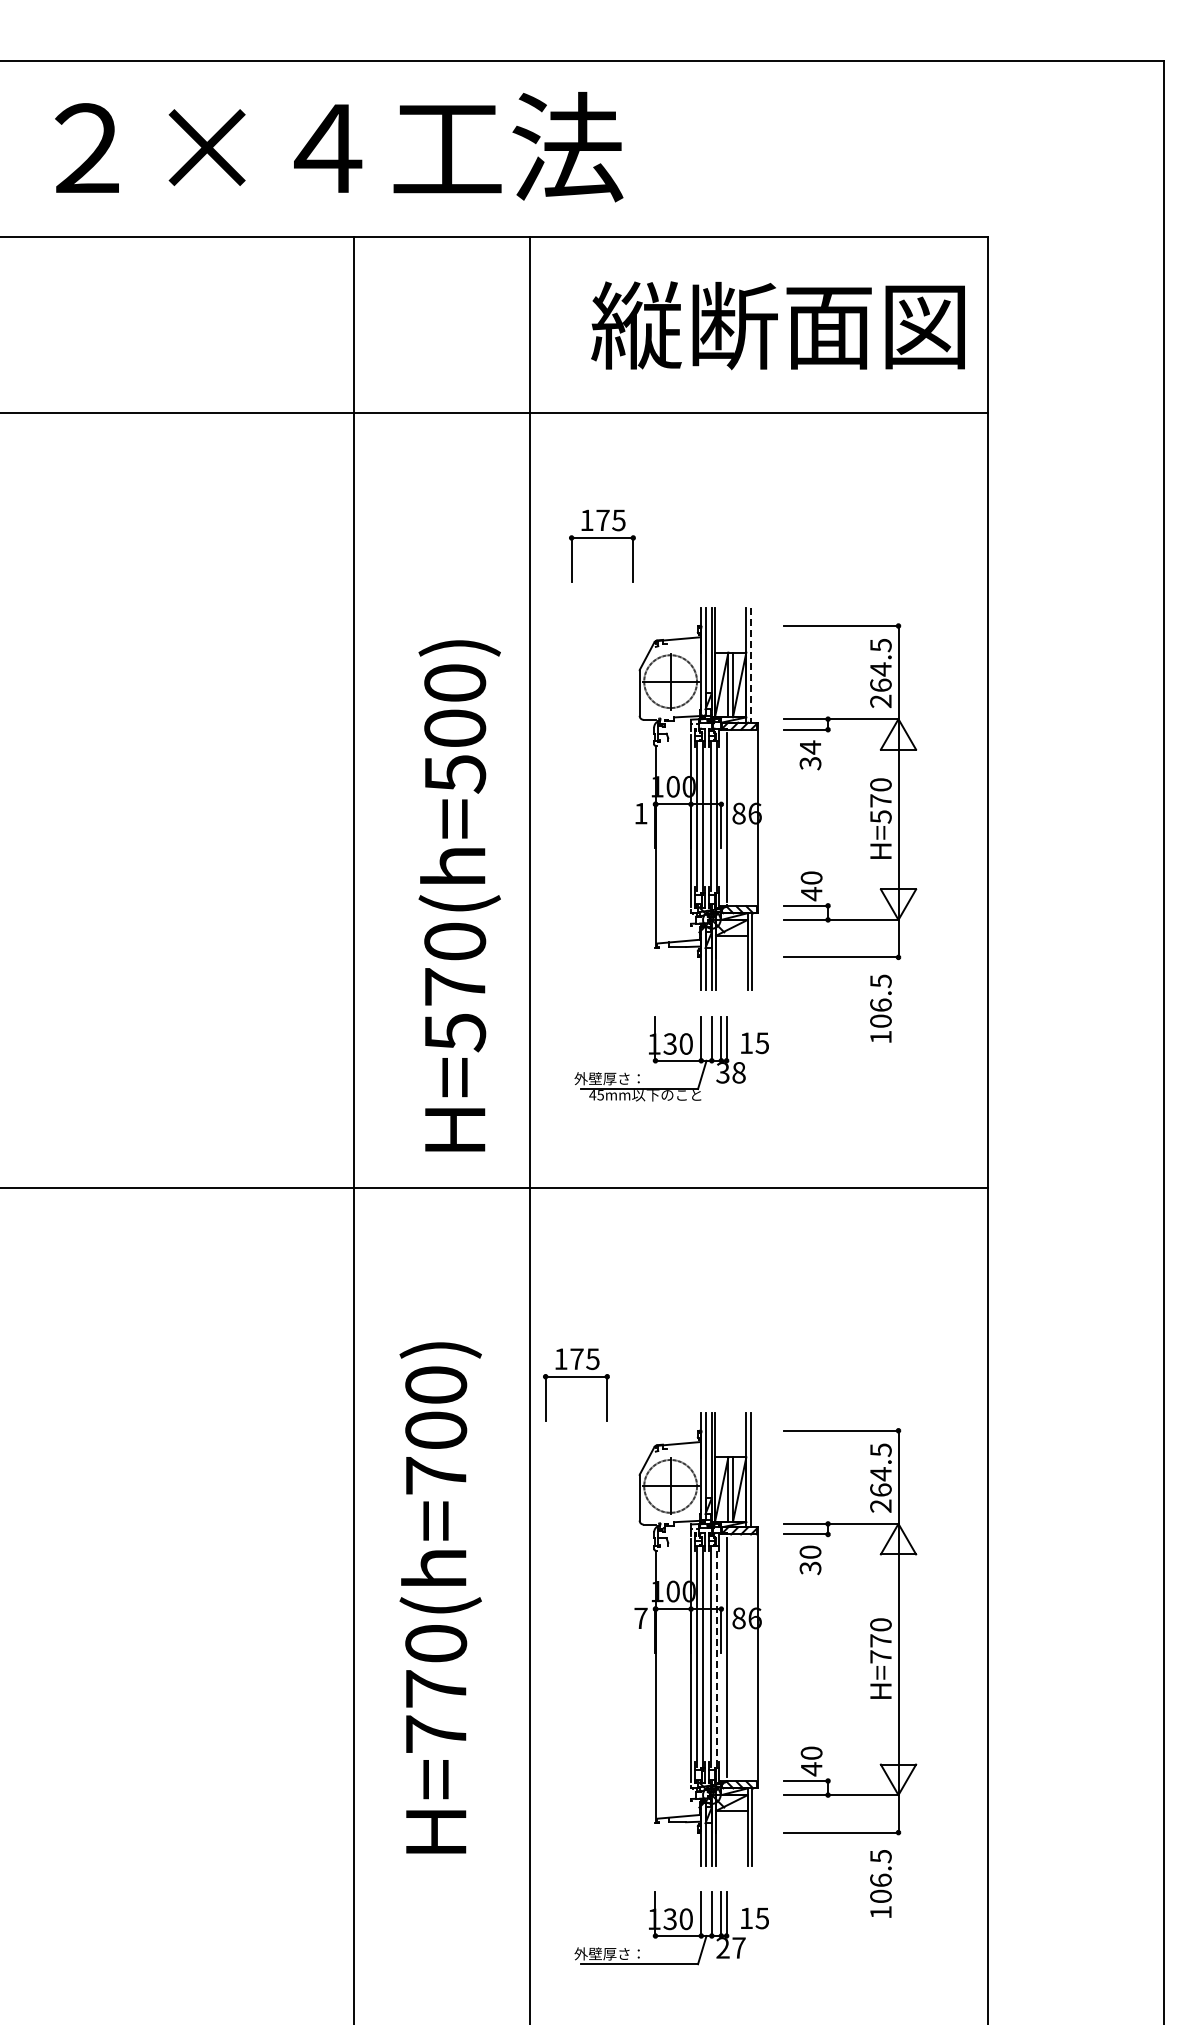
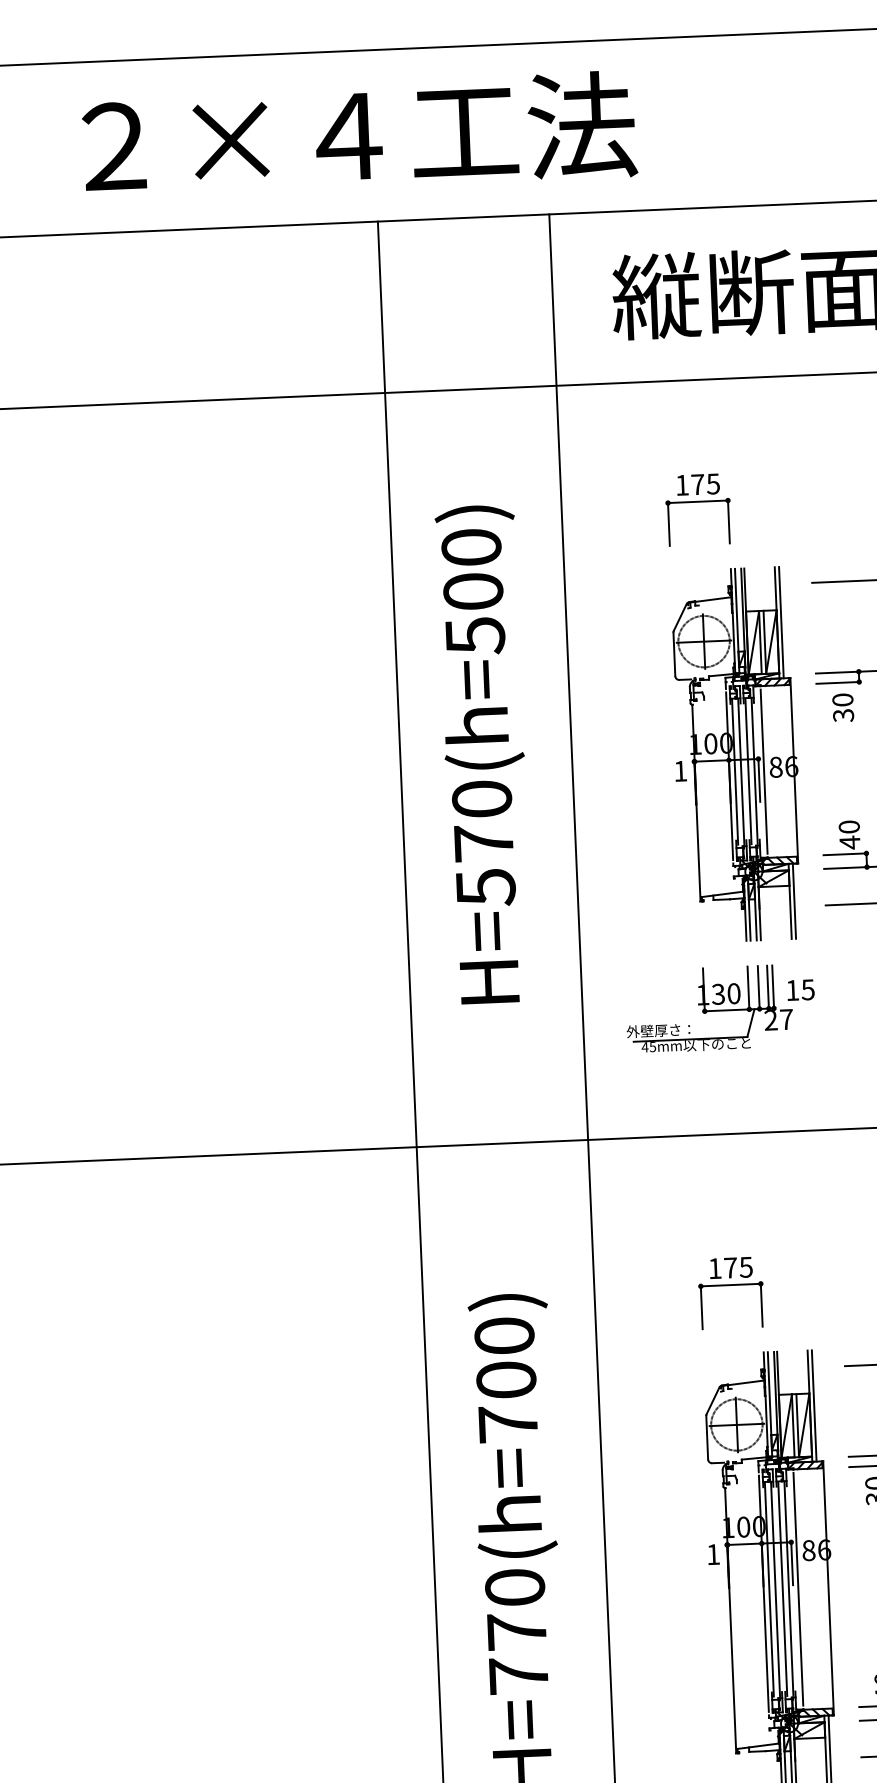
part: (602, 538) -> (698, 502), moved
line: (750, 666) -> (781, 623), dashed -> solid
text: (810, 747) -> (842, 700), 34 -> 30
text: (459, 895) -> (484, 754), moved
text: (730, 1072) -> (778, 1019), 38 -> 27
part: (576, 1377) -> (730, 1285), moved
text: (640, 1617) -> (712, 1553), 7 -> 1
line: (716, 1656) -> (788, 1588), dashed -> solid

